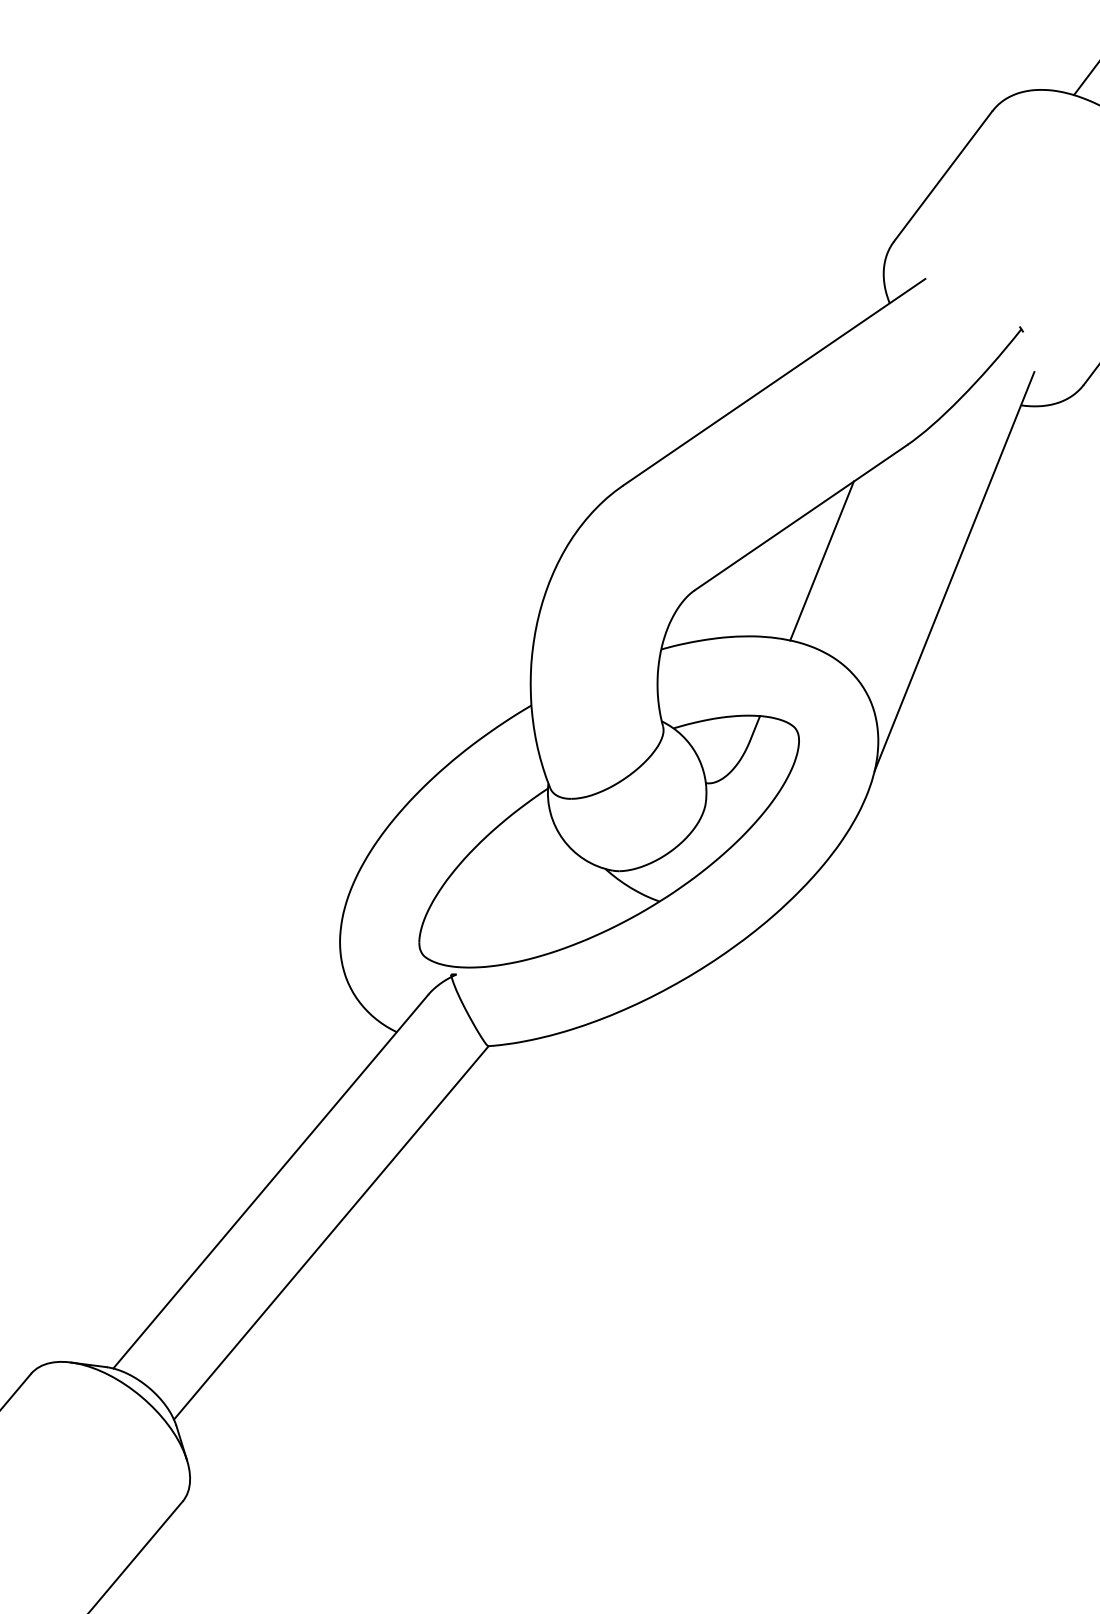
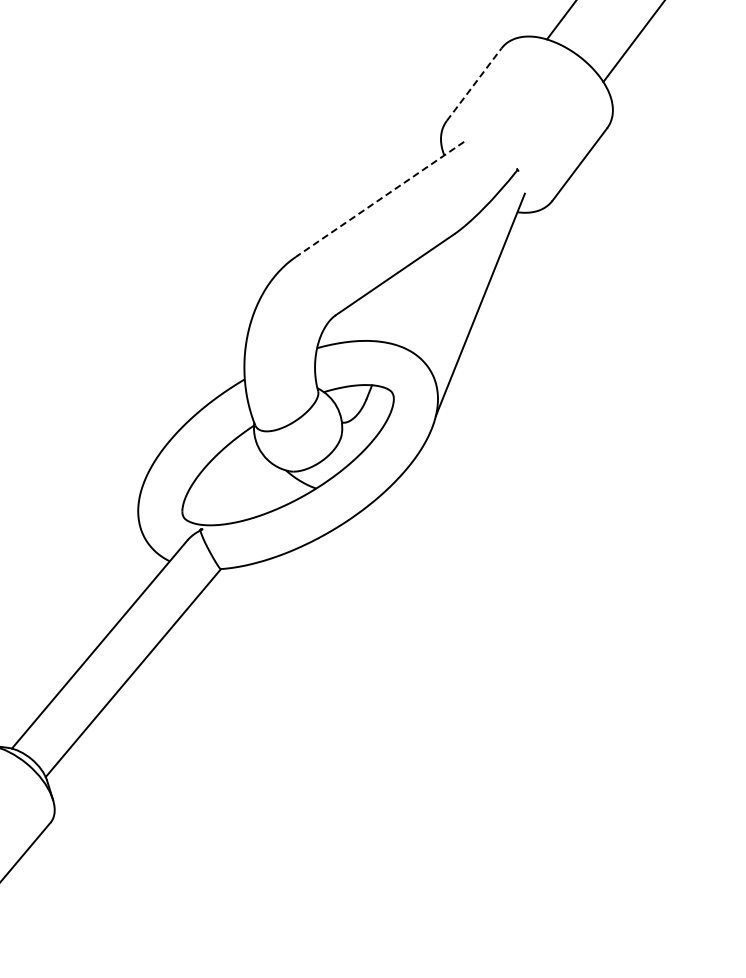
line: (943, 175) -> (474, 84), solid -> dashed
line: (775, 382) -> (380, 199), solid -> dashed
line: (821, 560) -> (406, 298), removed

